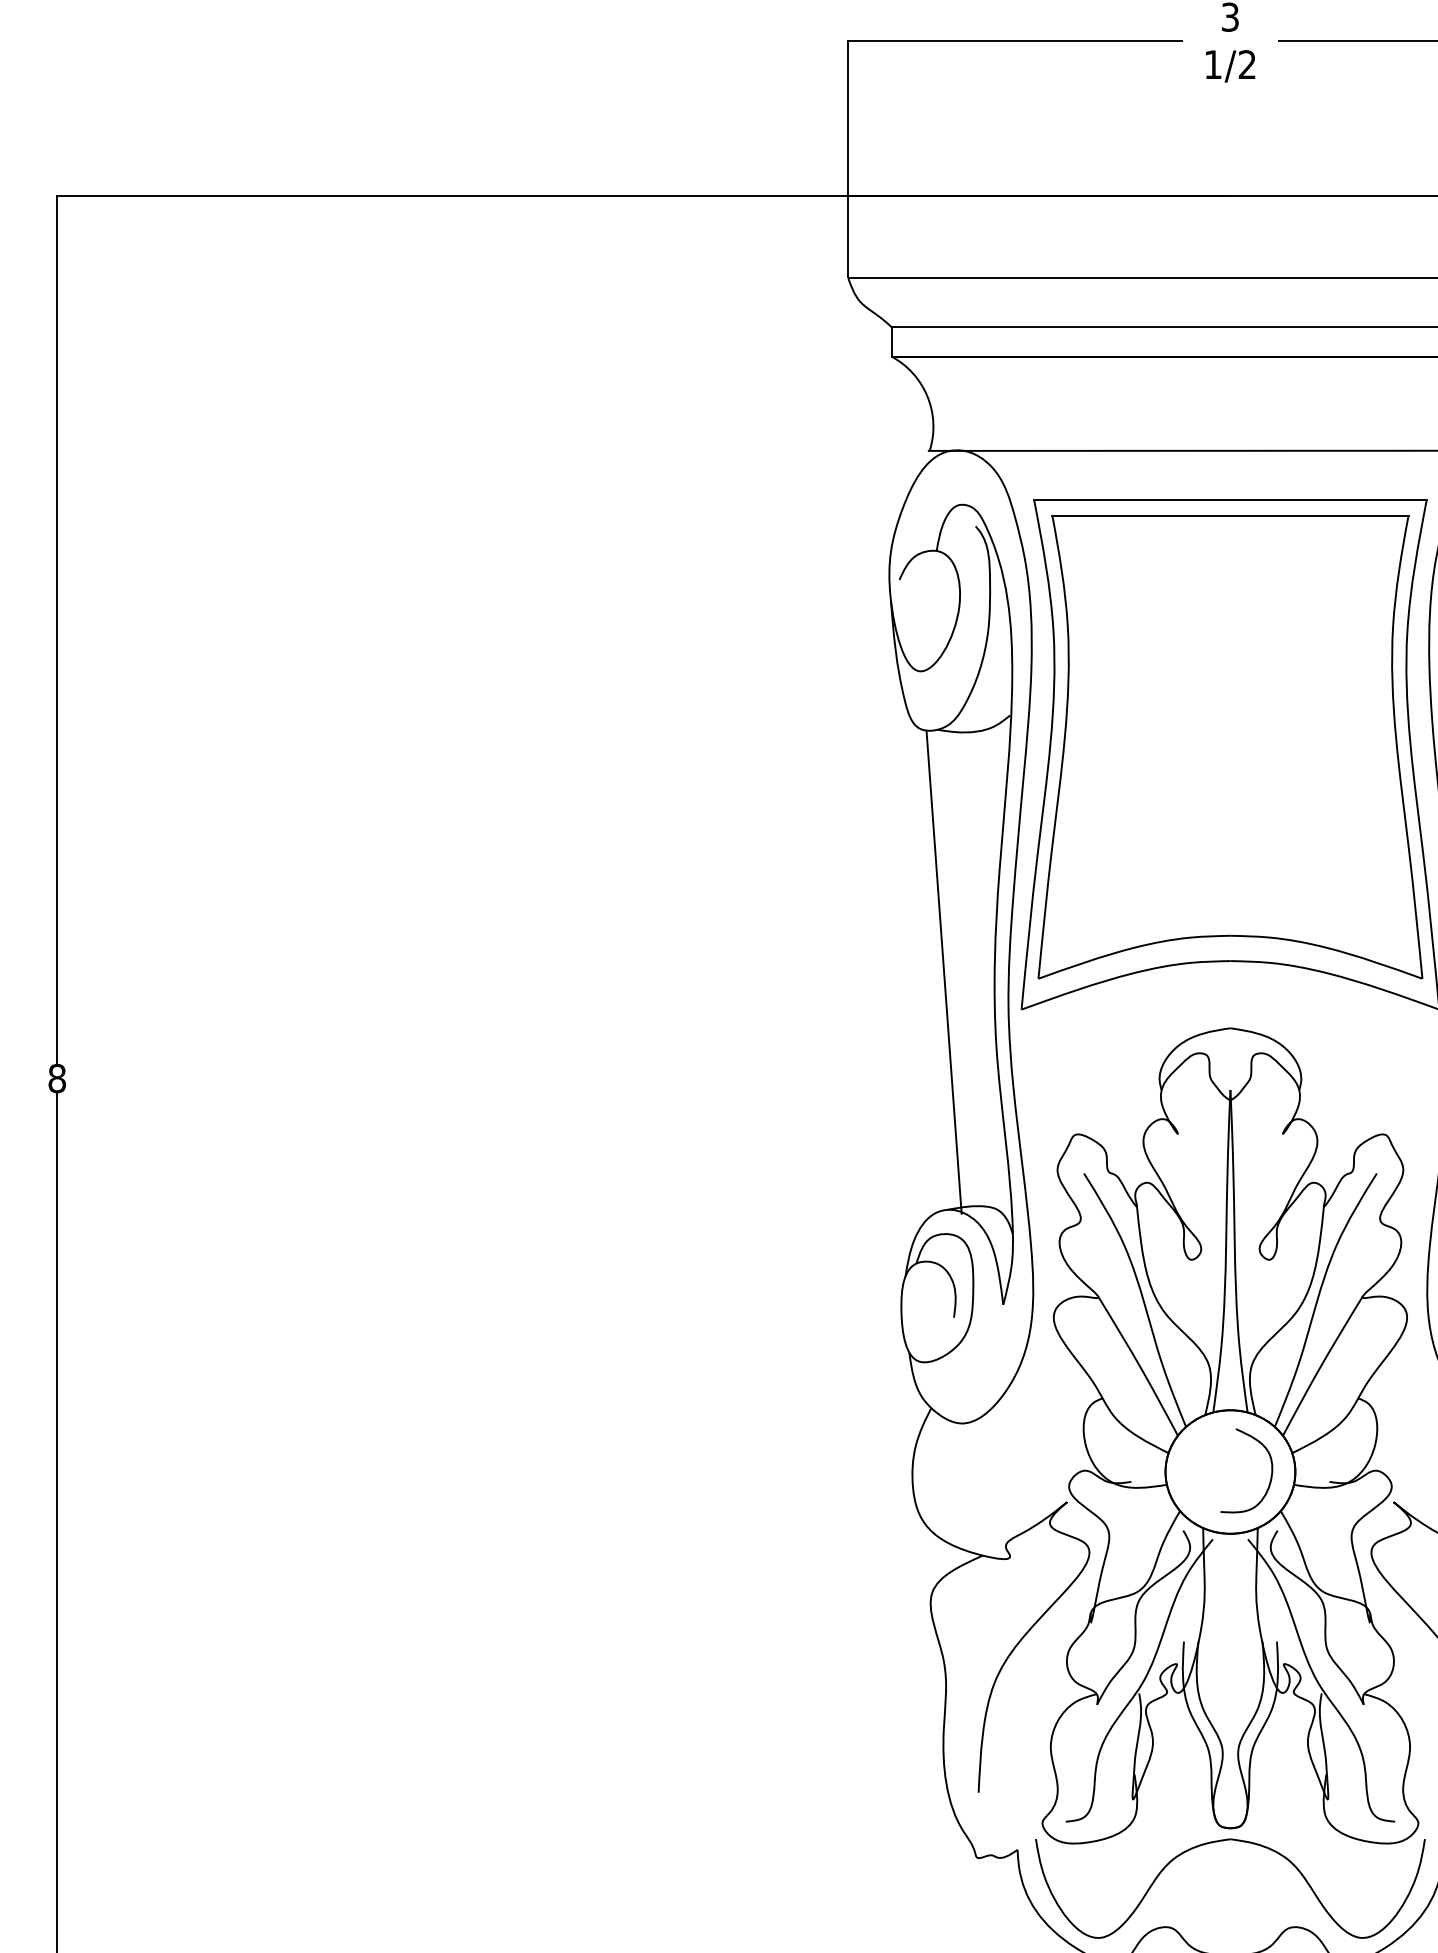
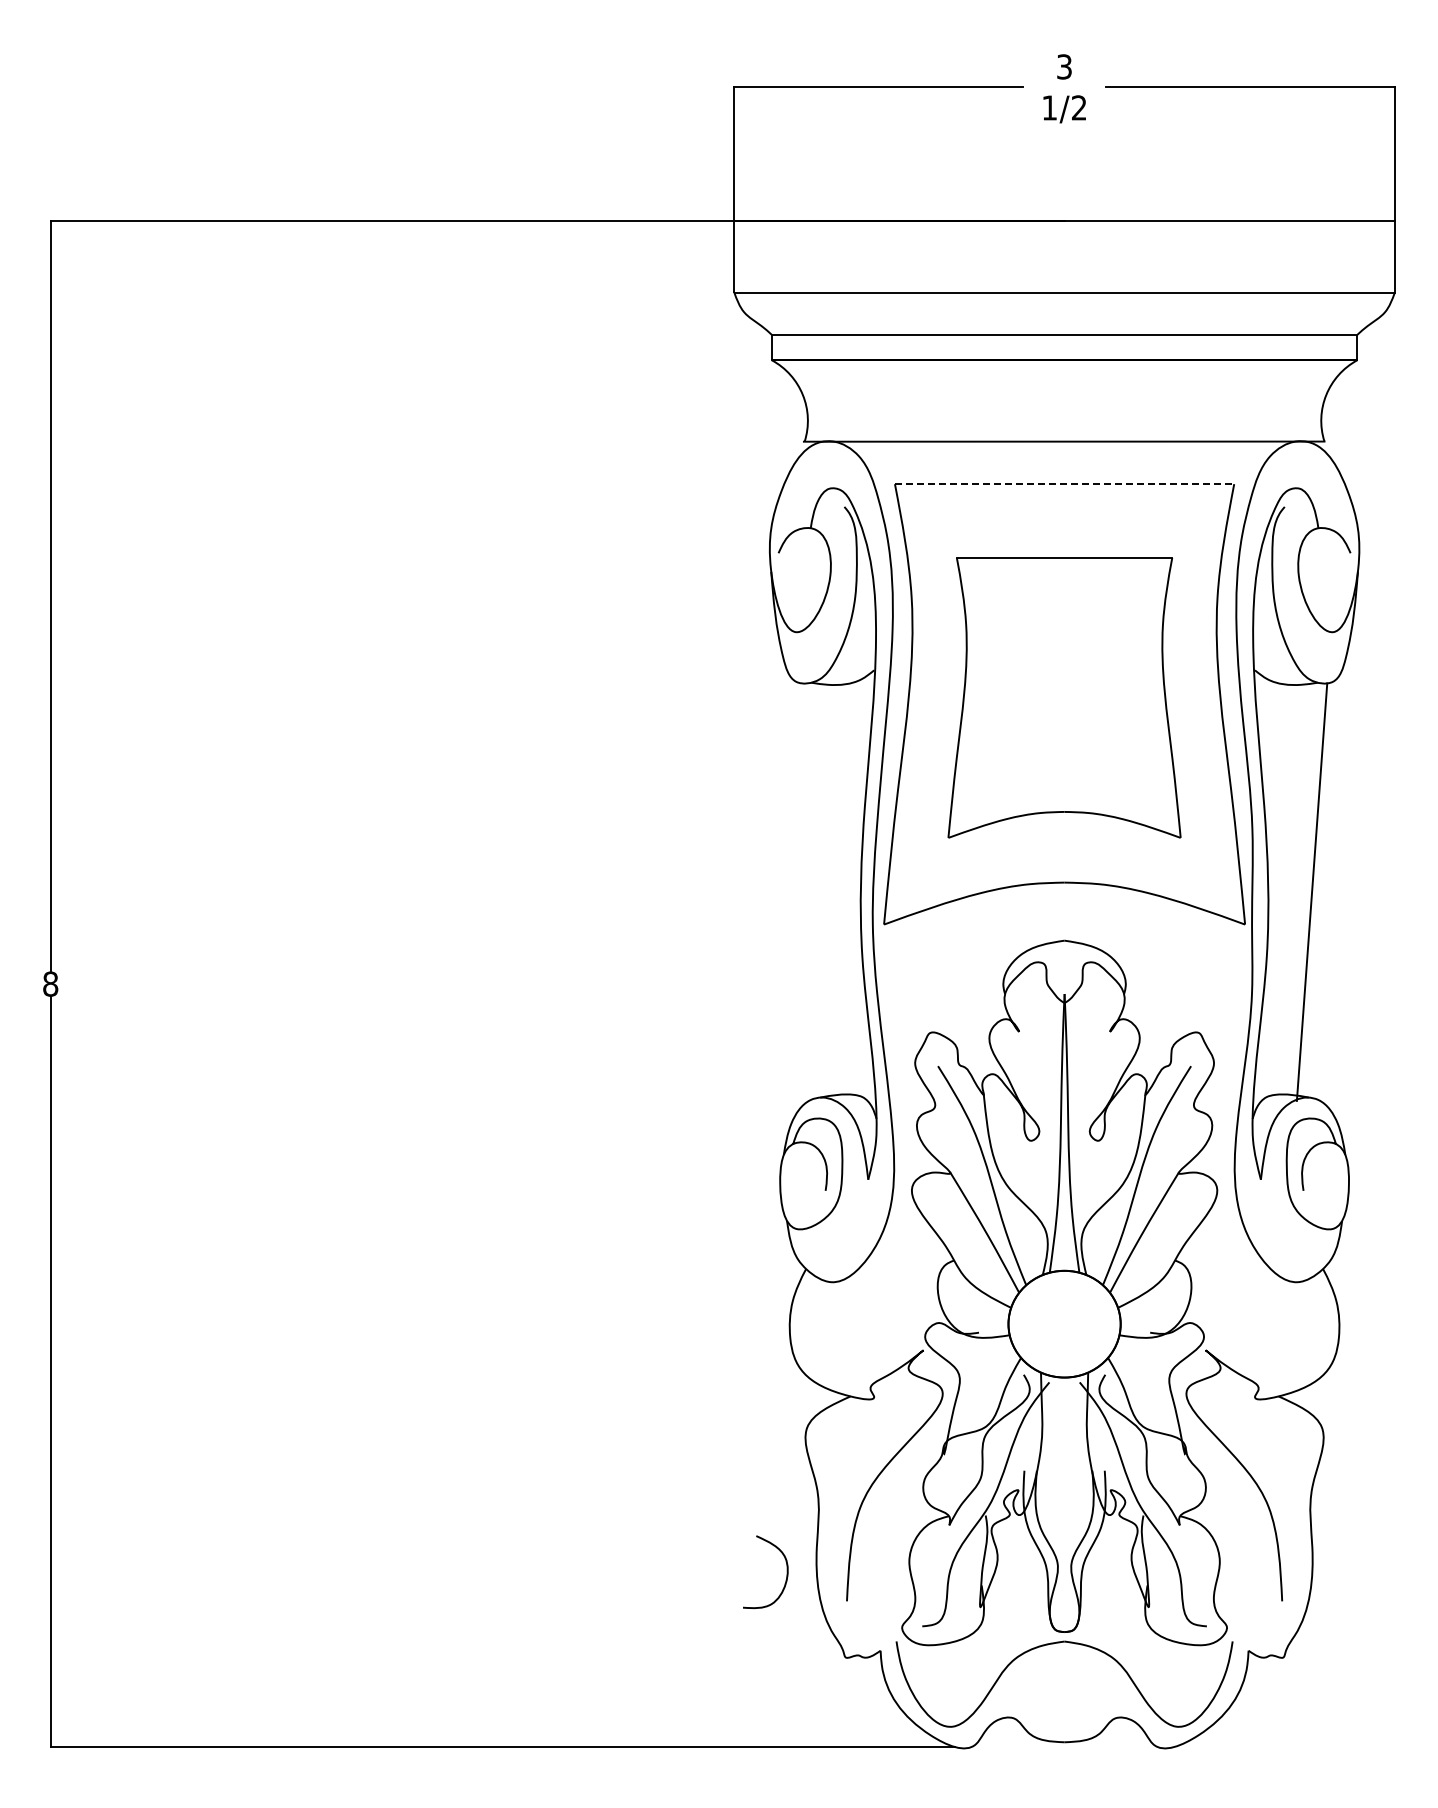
line: (1230, 500) -> (1064, 484), solid -> dashed
part: (1230, 746) -> (1064, 697), size x0.7
line: (943, 971) -> (816, 891), removed
curve: (1270, 1471) -> (786, 1572), moved

